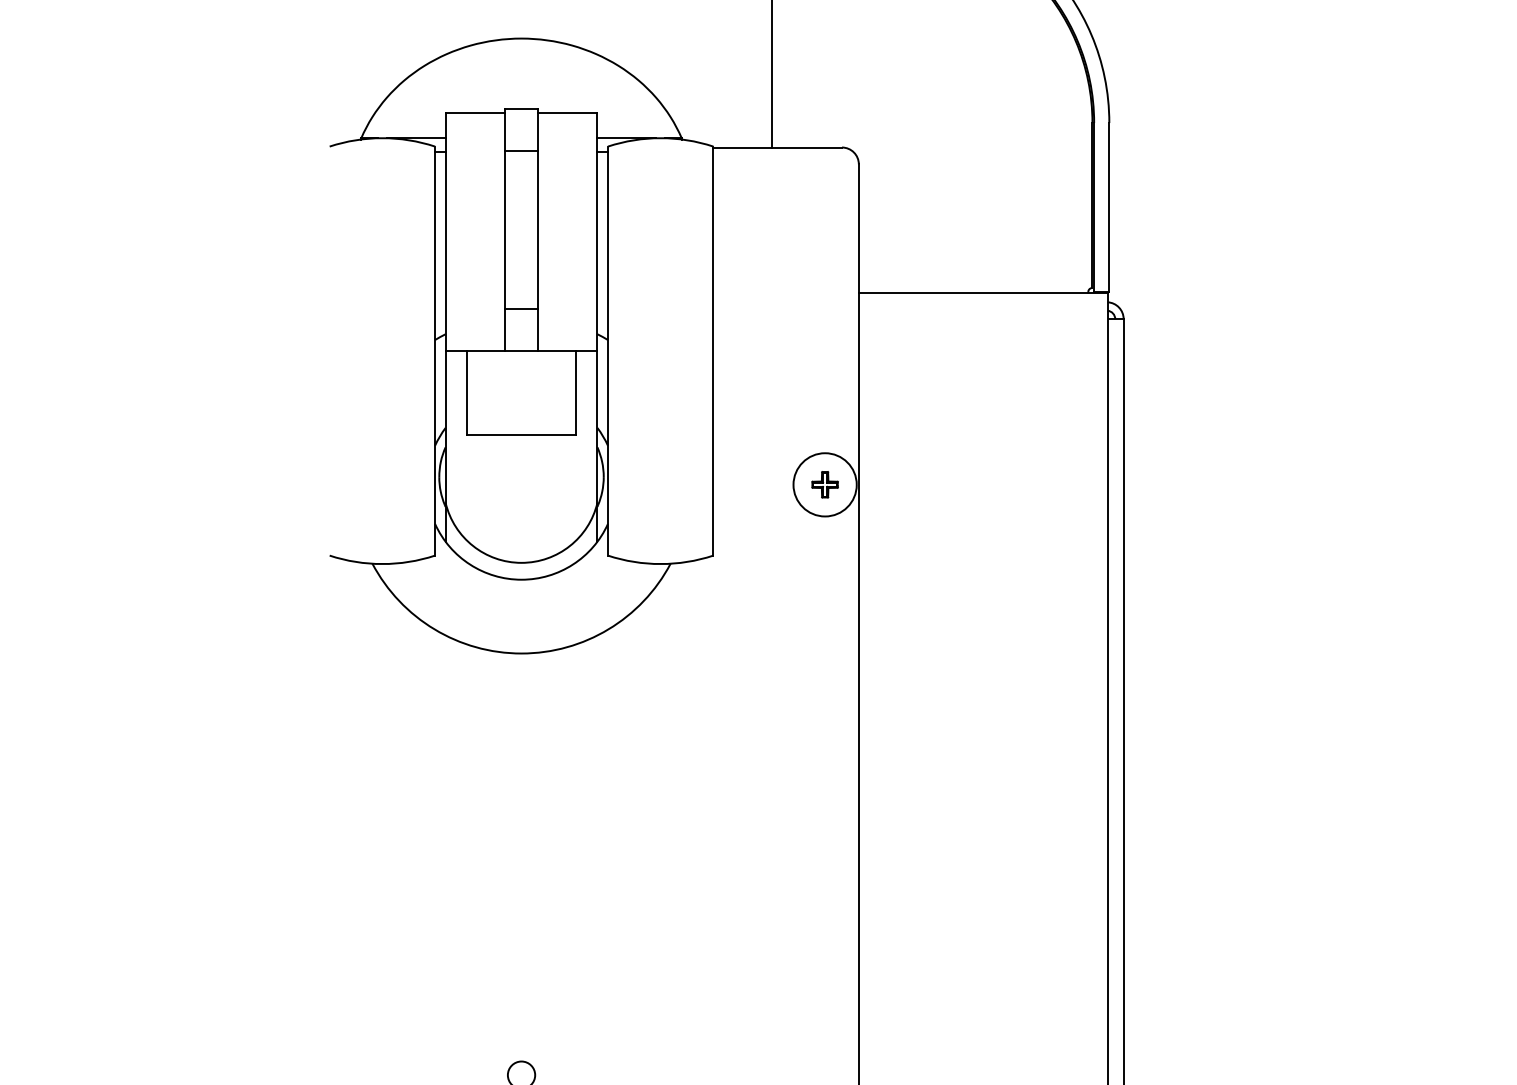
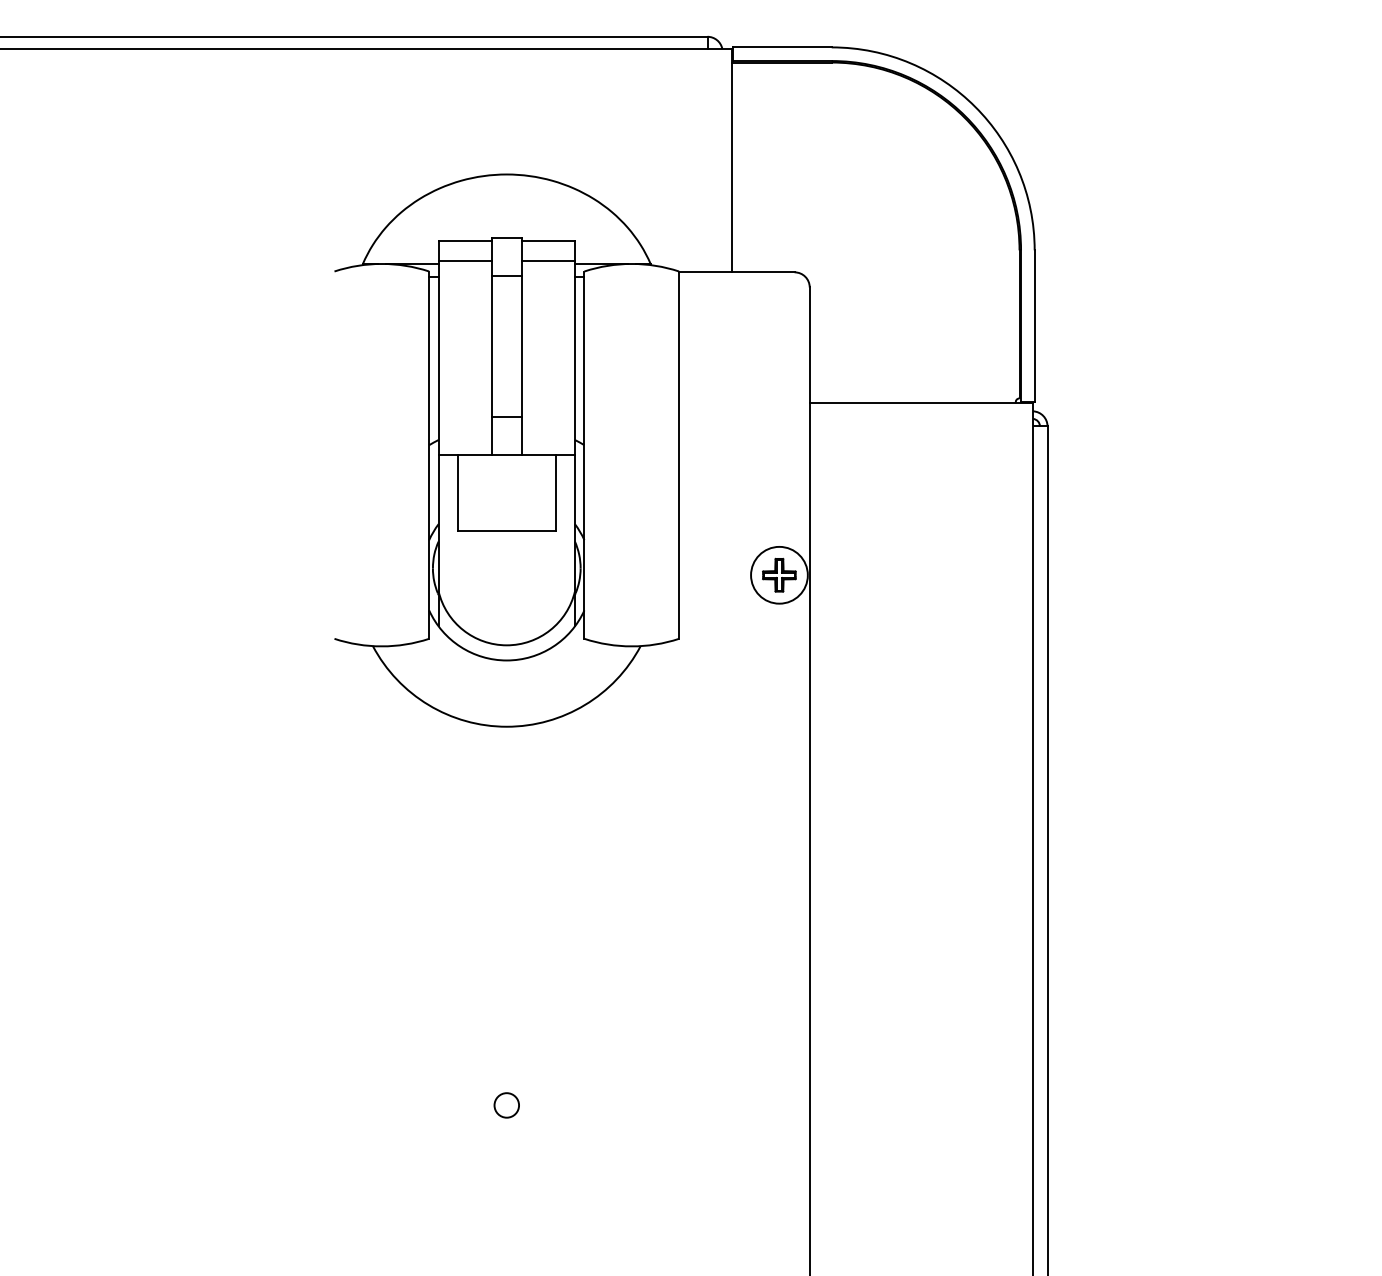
line: (474, 134) -> (464, 260), added
line: (566, 134) -> (547, 260), added
part: (825, 483) -> (779, 574), size x1.43

